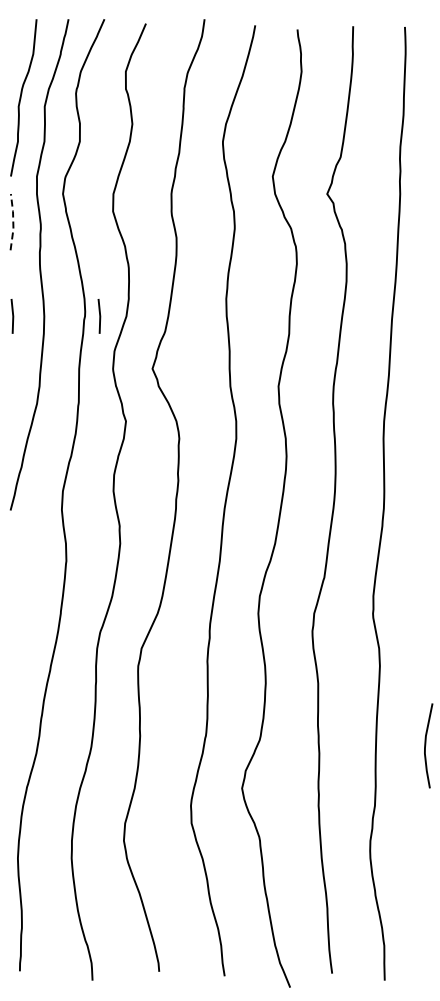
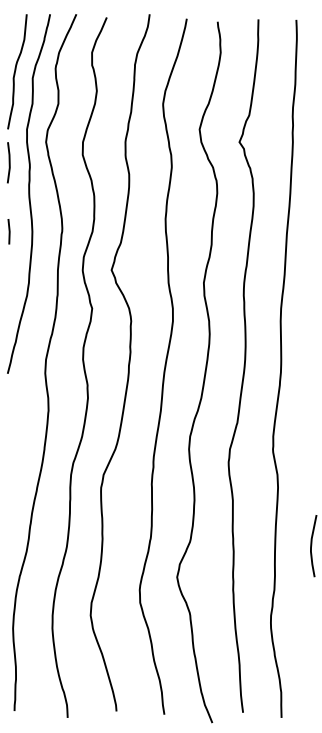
line: (13, 222) -> (9, 163), dashed -> solid
line: (99, 316) -> (72, 231), removed

